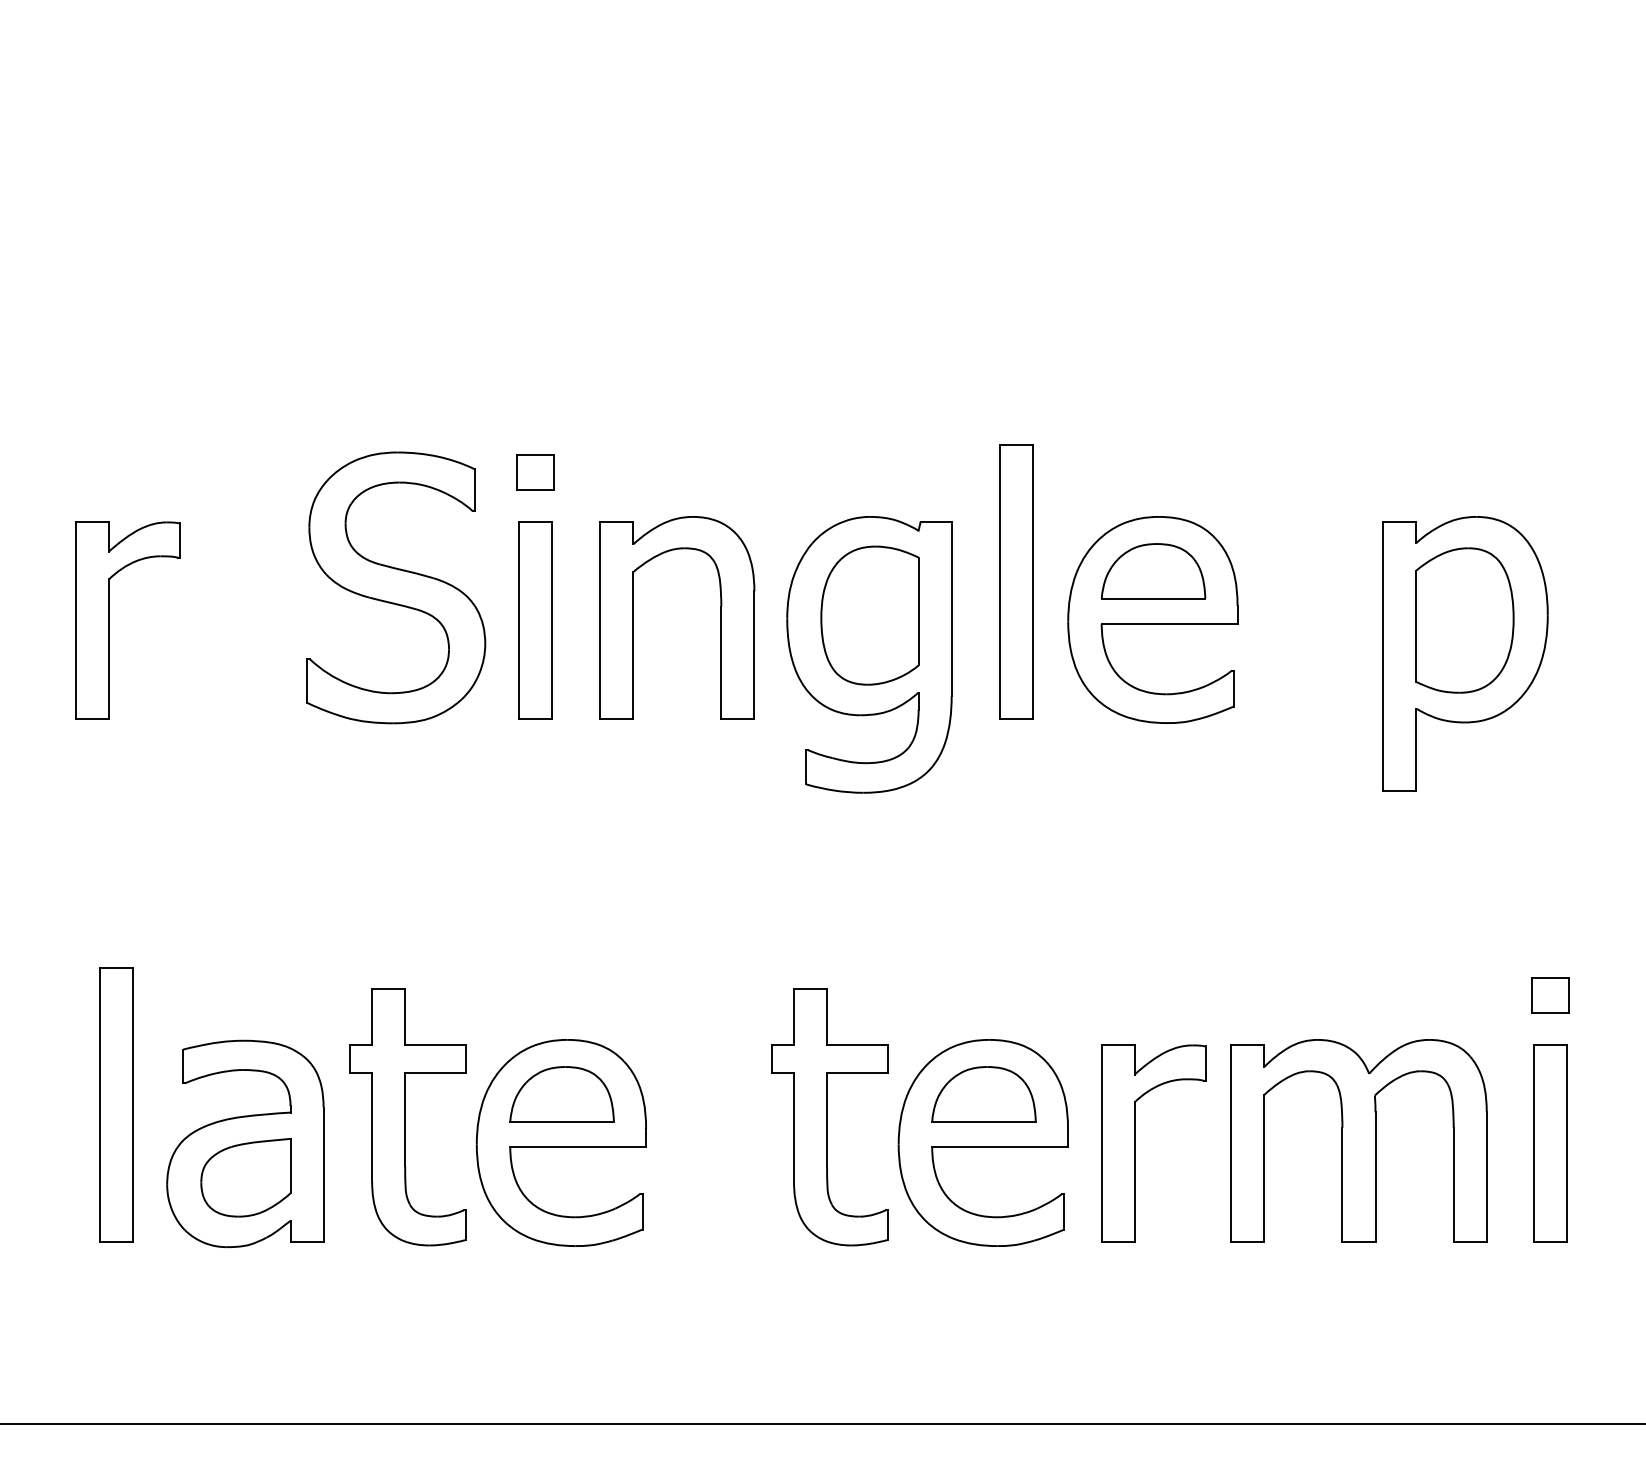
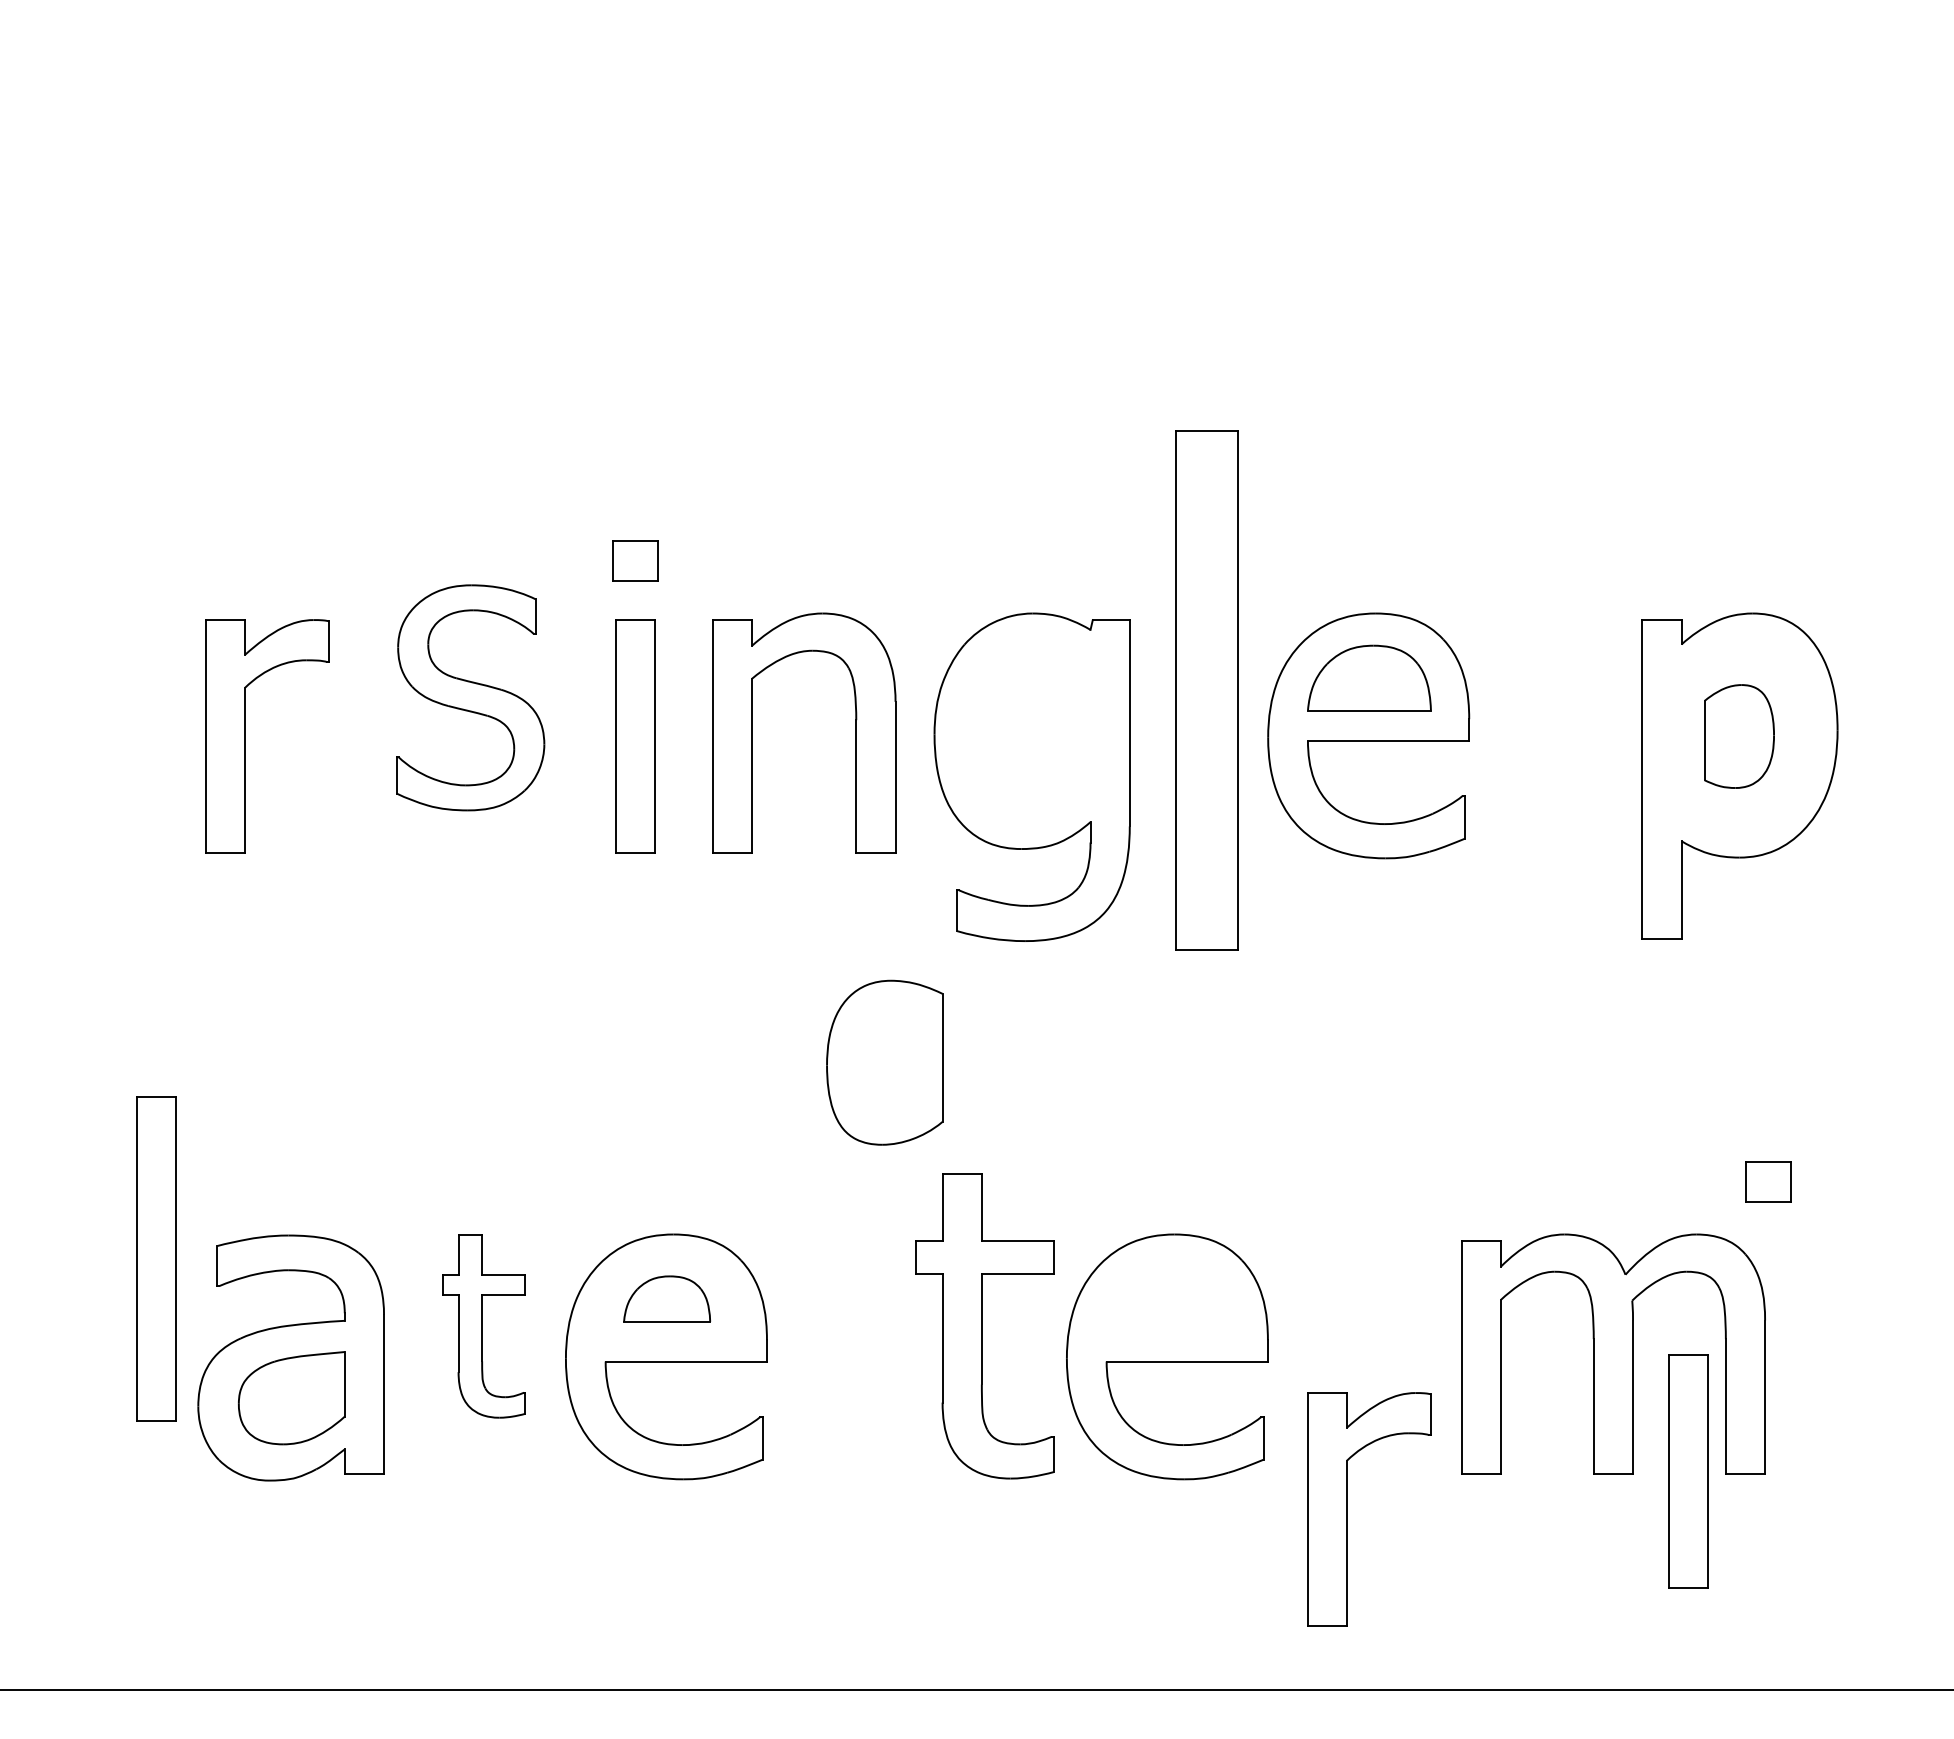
part: (1016, 581) -> (1206, 690), size x1.6
part: (396, 587) -> (470, 697), size x0.7
part: (869, 615) -> (884, 1062), moved
part: (109, 620) -> (245, 736), moved
part: (1465, 620) -> (1739, 736), size x0.6
part: (1550, 995) -> (1768, 1181), moved
part: (561, 1093) -> (666, 1298), size x0.7
part: (983, 1093) -> (1167, 1298), removed
part: (115, 1104) -> (156, 1258), moved
part: (407, 1117) -> (483, 1326), size x0.6
part: (1135, 1143) -> (1347, 1509), moved
part: (1550, 1143) -> (1688, 1471), moved

